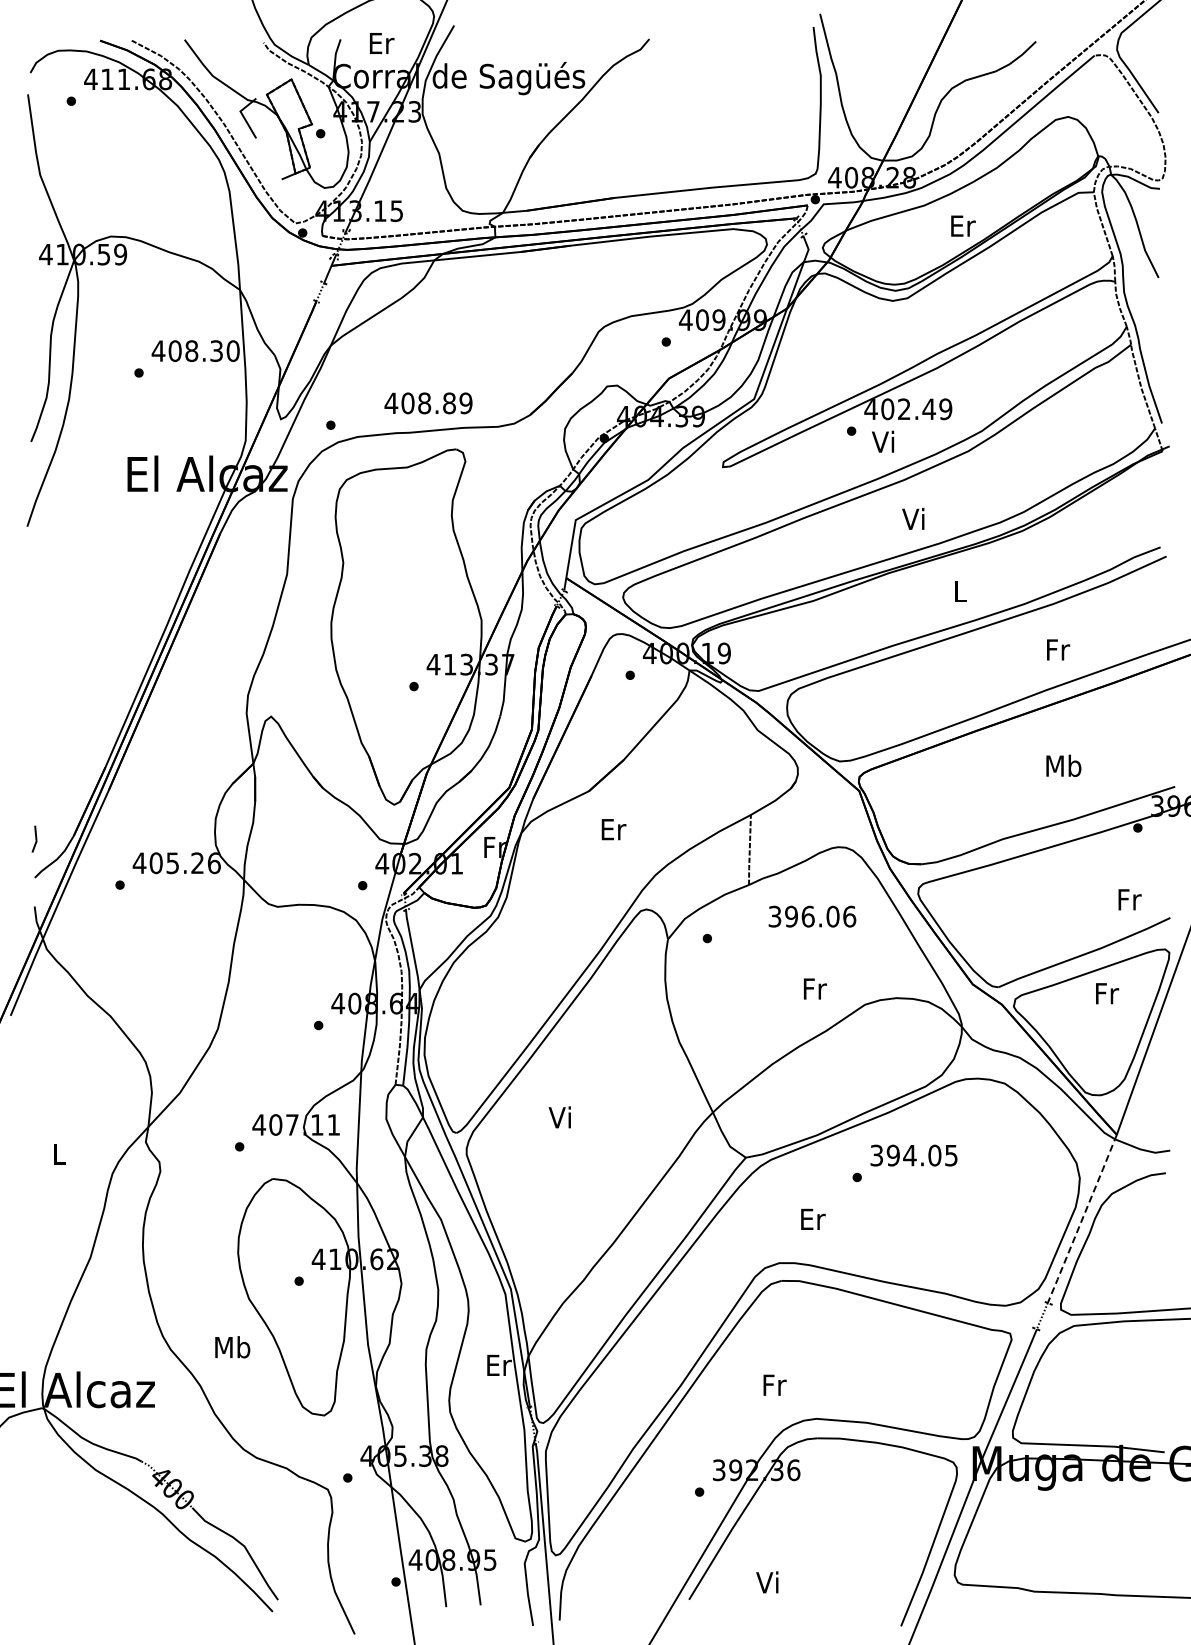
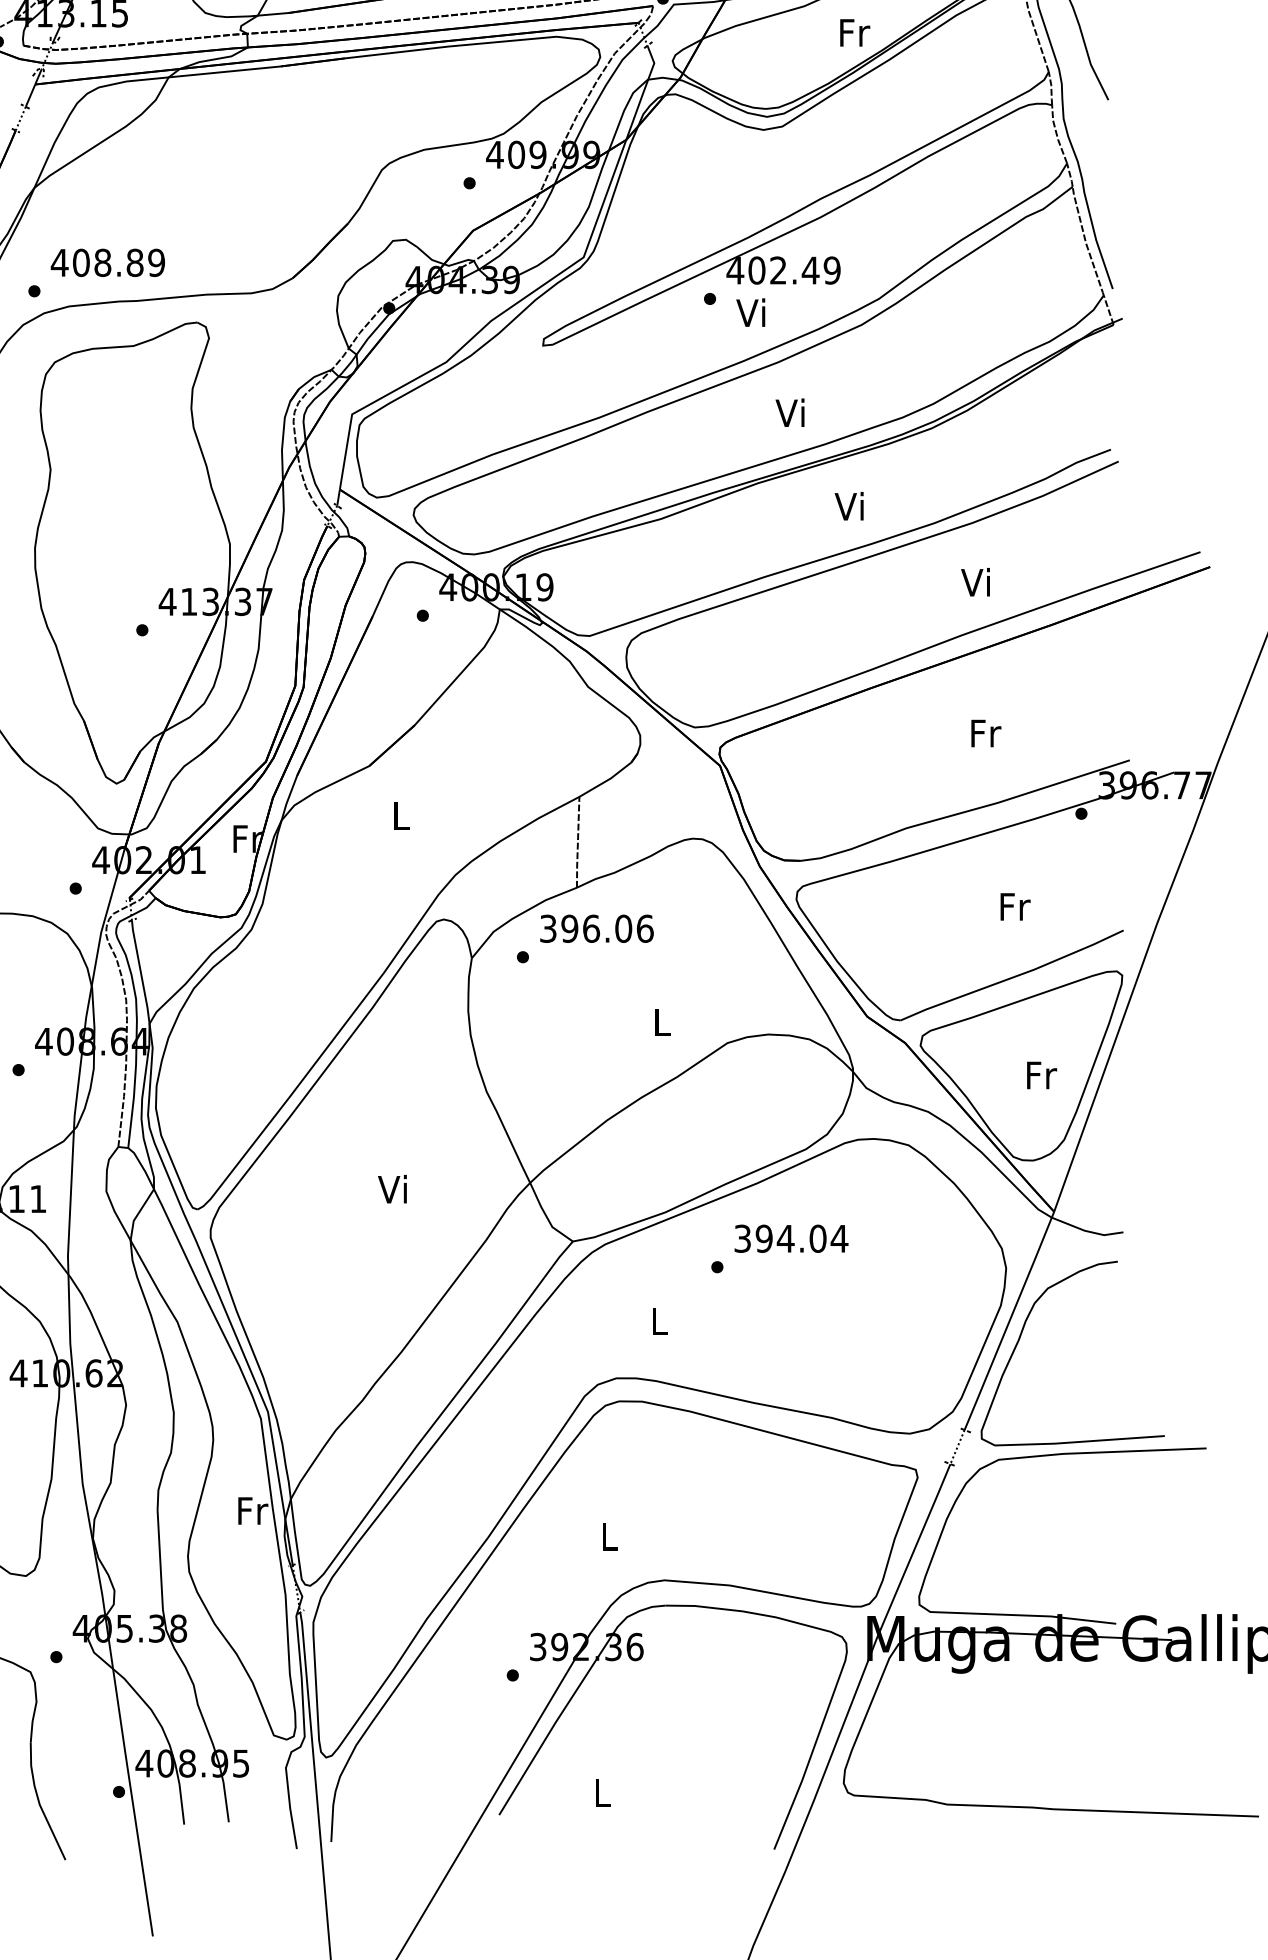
text: (963, 225) -> (855, 32), Er -> Fr
text: (428, 403) -> (107, 263), moved
text: (958, 590) -> (848, 505), L -> Vi
text: (1057, 649) -> (977, 582), Fr -> Vi
text: (1063, 765) -> (984, 732), Mb -> Fr
text: (613, 829) -> (401, 815), Er -> L
text: (1129, 899) -> (1014, 906), moved
text: (812, 916) -> (597, 928), moved
text: (814, 988) -> (661, 1022), Fr -> L
text: (1107, 993) -> (1042, 1075), moved
text: (559, 1117) -> (392, 1189), moved
text: (951, 1155) -> (839, 1238), 394.05 -> 394.04
text: (813, 1218) -> (660, 1320), Er -> L
line: (1082, 1219) -> (1009, 1321), dashed -> solid
text: (499, 1364) -> (253, 1509), Er -> Fr
text: (774, 1384) -> (610, 1535), Fr -> L
text: (767, 1582) -> (600, 1792), Vi -> L

